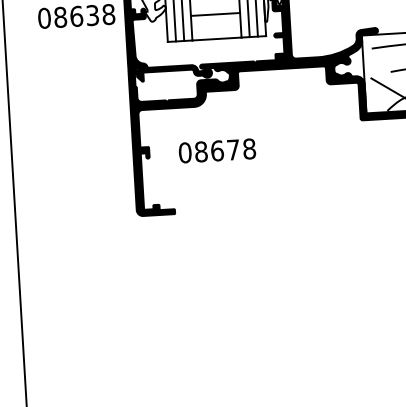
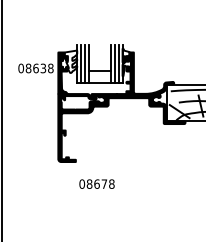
text: (216, 149) -> (96, 183), moved

